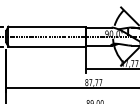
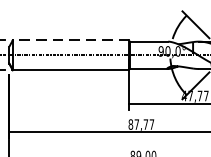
line: (47, 26) -> (71, 40), solid -> dashed

